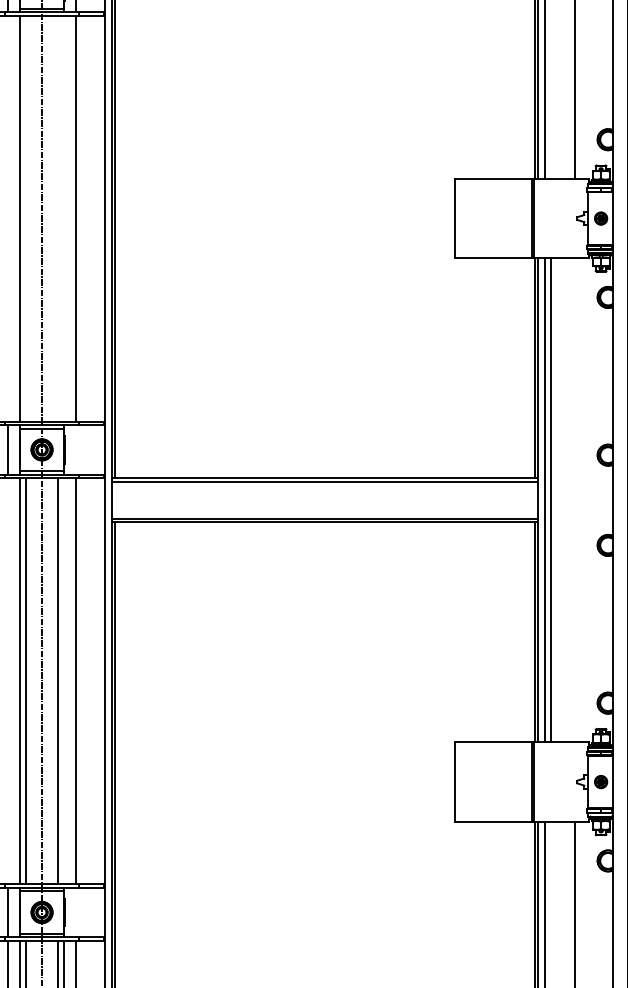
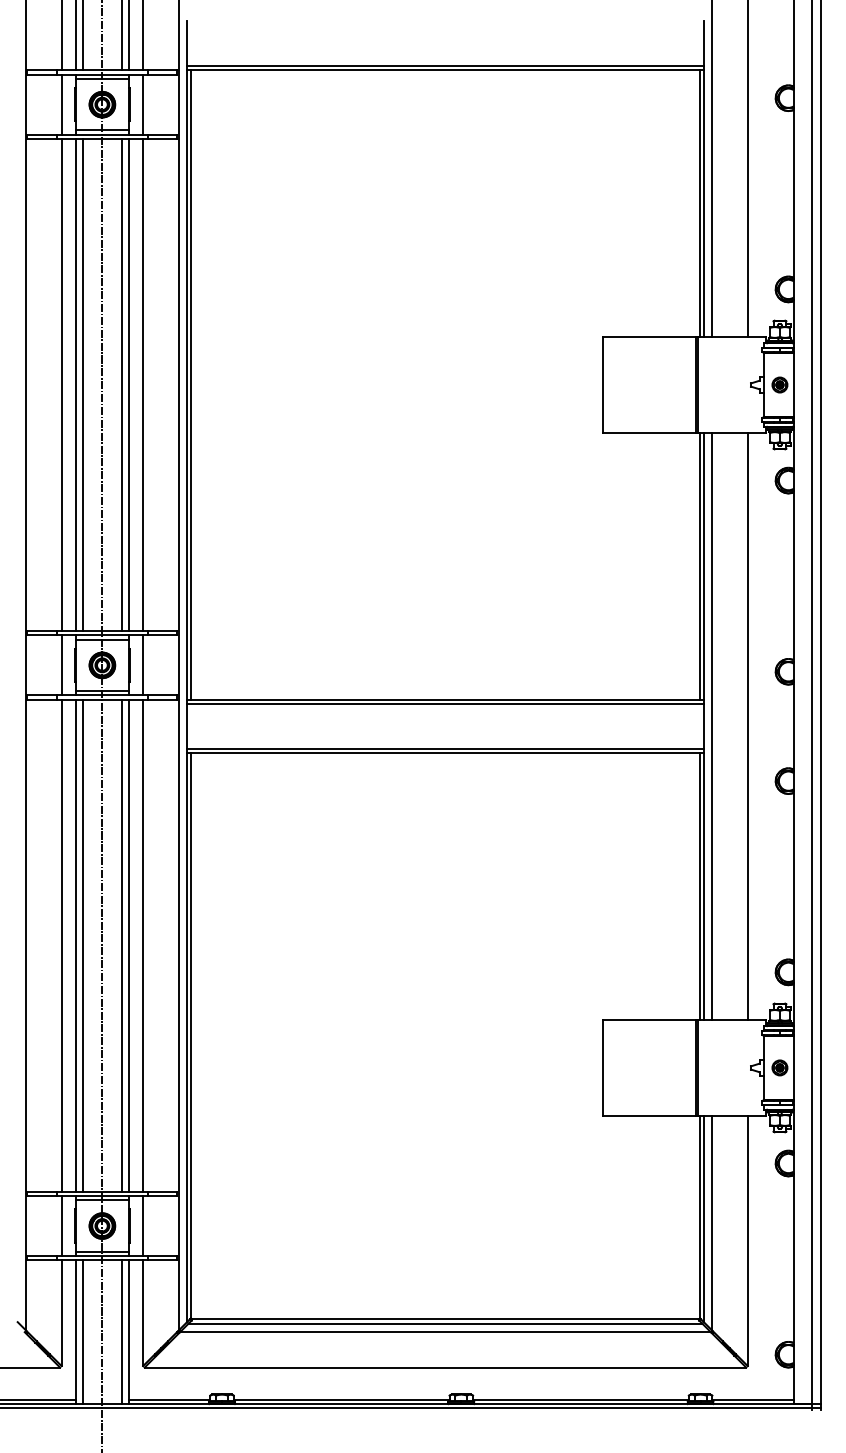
line: (8, 218) -> (61, 385), added
line: (26, 218) -> (83, 385), added
line: (57, 218) -> (121, 385), added
line: (64, 218) -> (129, 385), added
line: (75, 450) -> (143, 665), added
line: (551, 500) -> (747, 726), moved
line: (8, 681) -> (61, 945), added
line: (64, 681) -> (129, 945), added
line: (75, 912) -> (143, 1226), added

